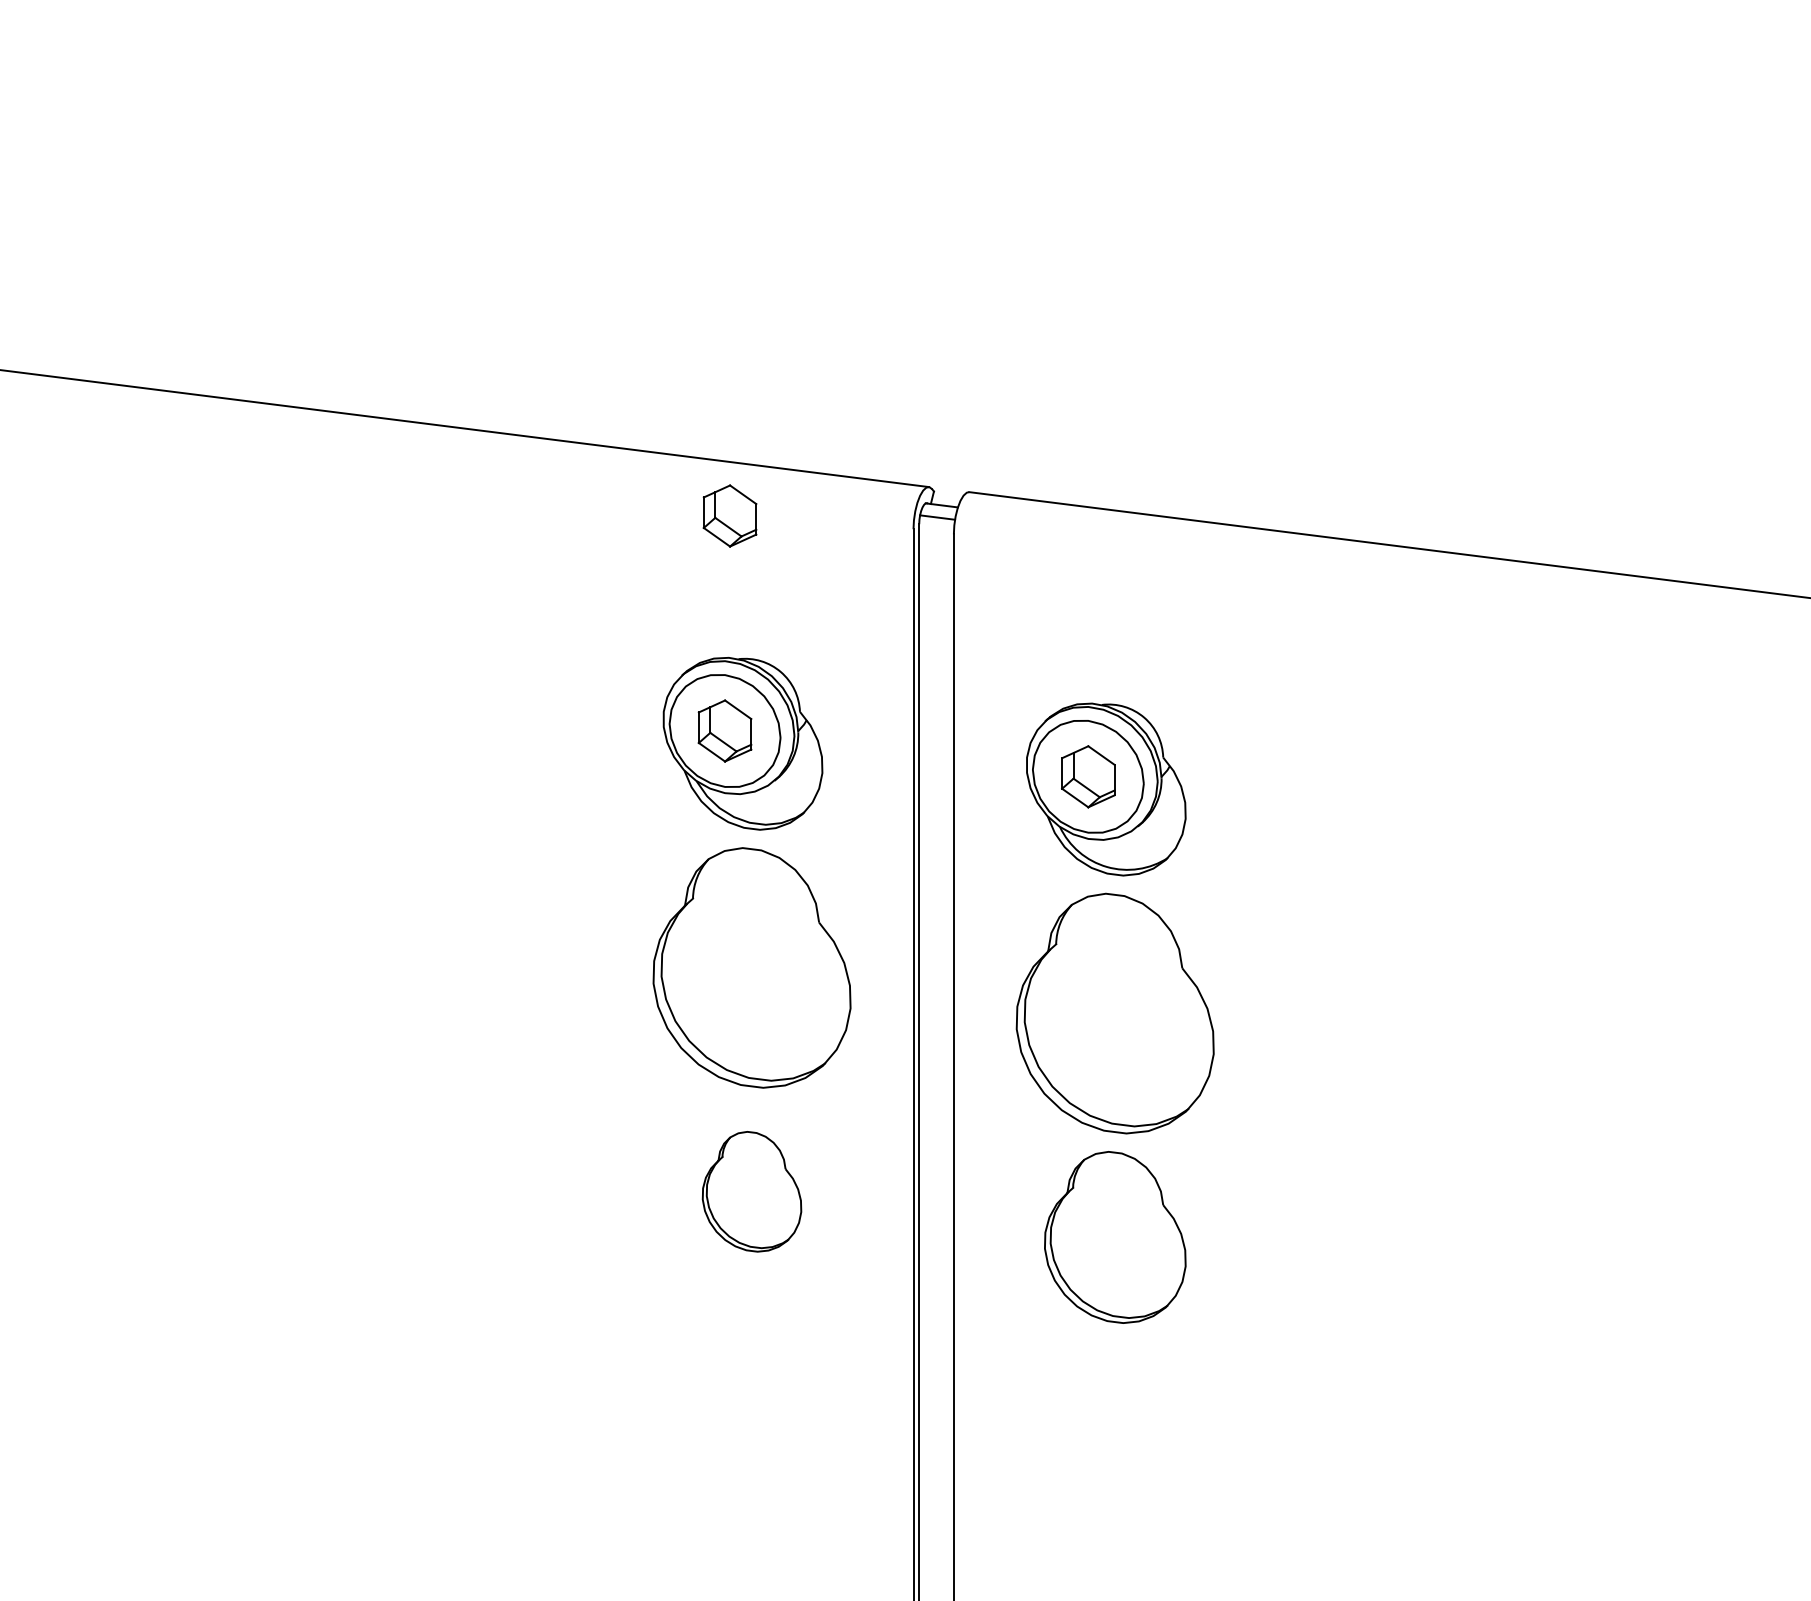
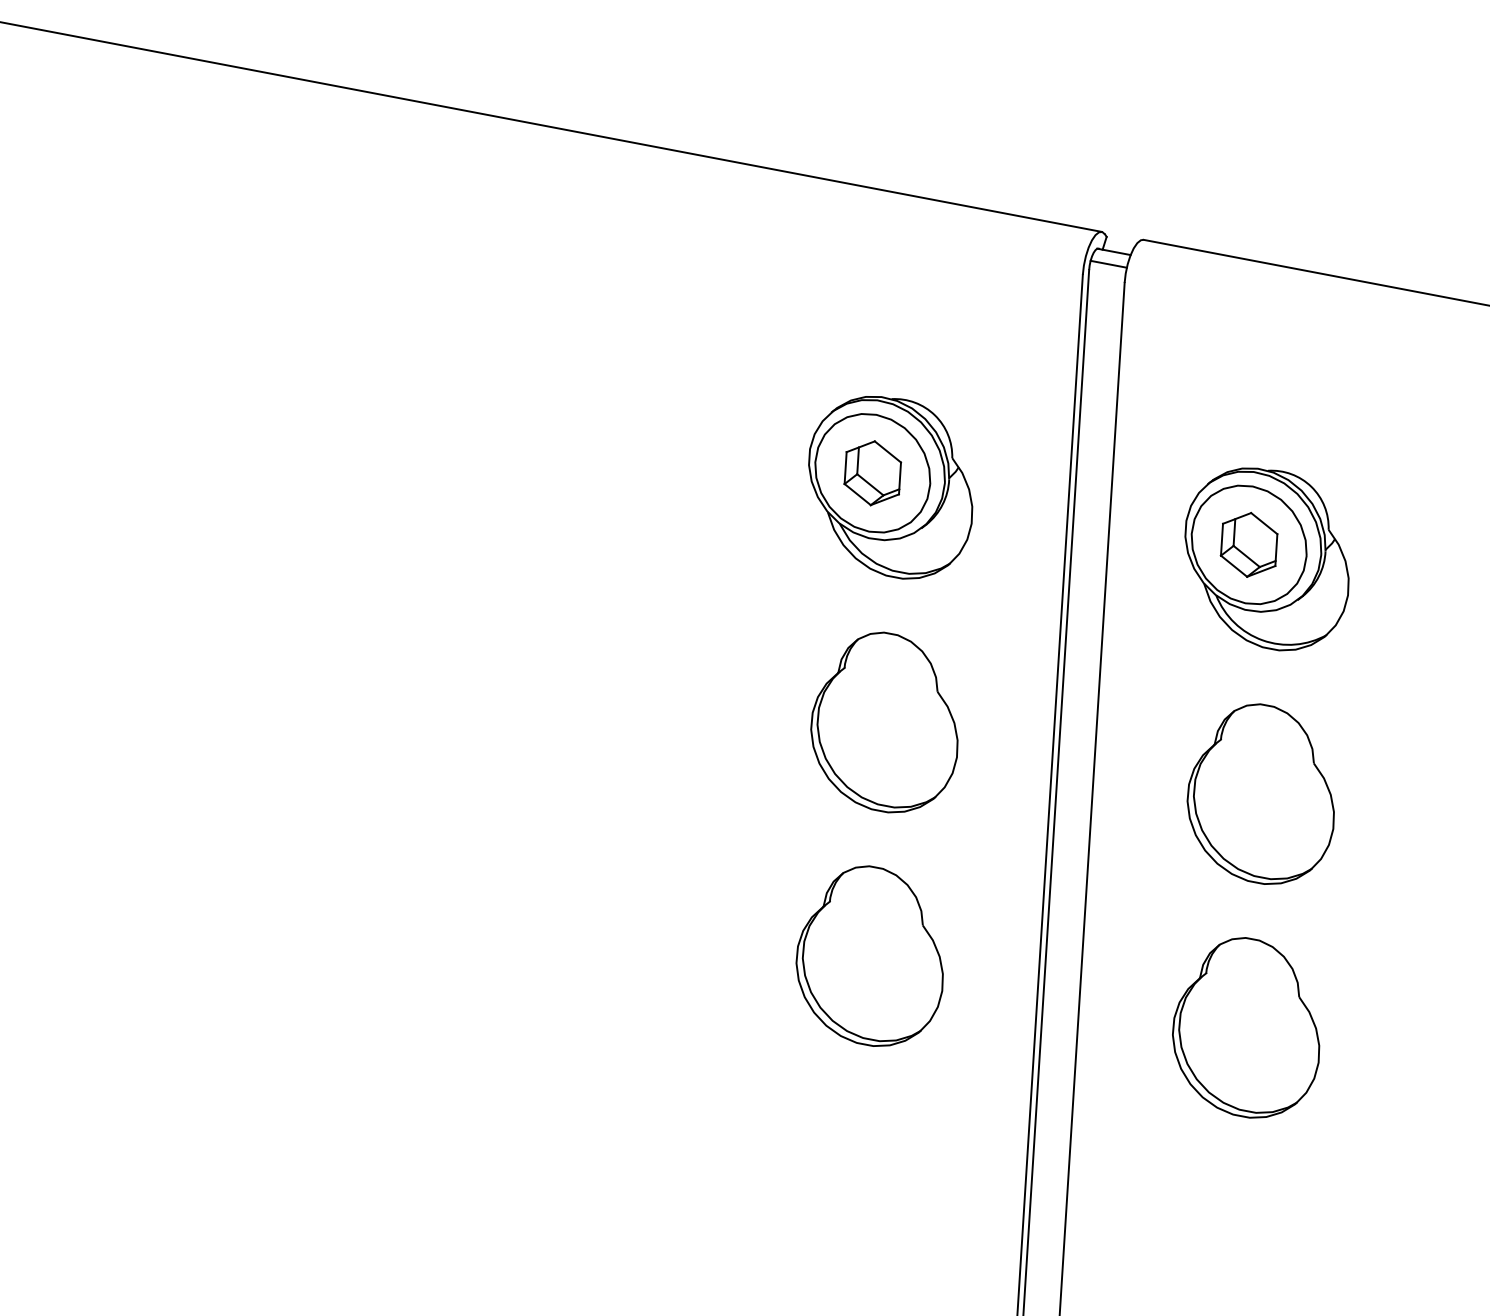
part: (729, 515) -> (891, 248), removed
part: (751, 967) -> (884, 721), size x0.71
part: (1115, 1013) -> (1261, 793), size x0.71
part: (751, 1191) -> (870, 955), size x1.43

